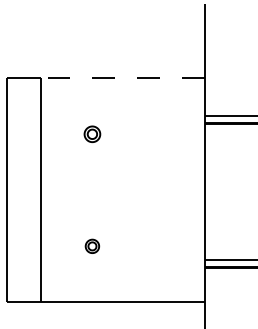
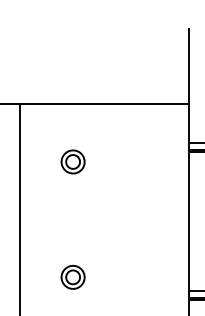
line: (122, 78) -> (104, 104), dashed -> solid
part: (92, 134) -> (73, 162), size x1.43
part: (92, 246) -> (73, 277), size x1.67

